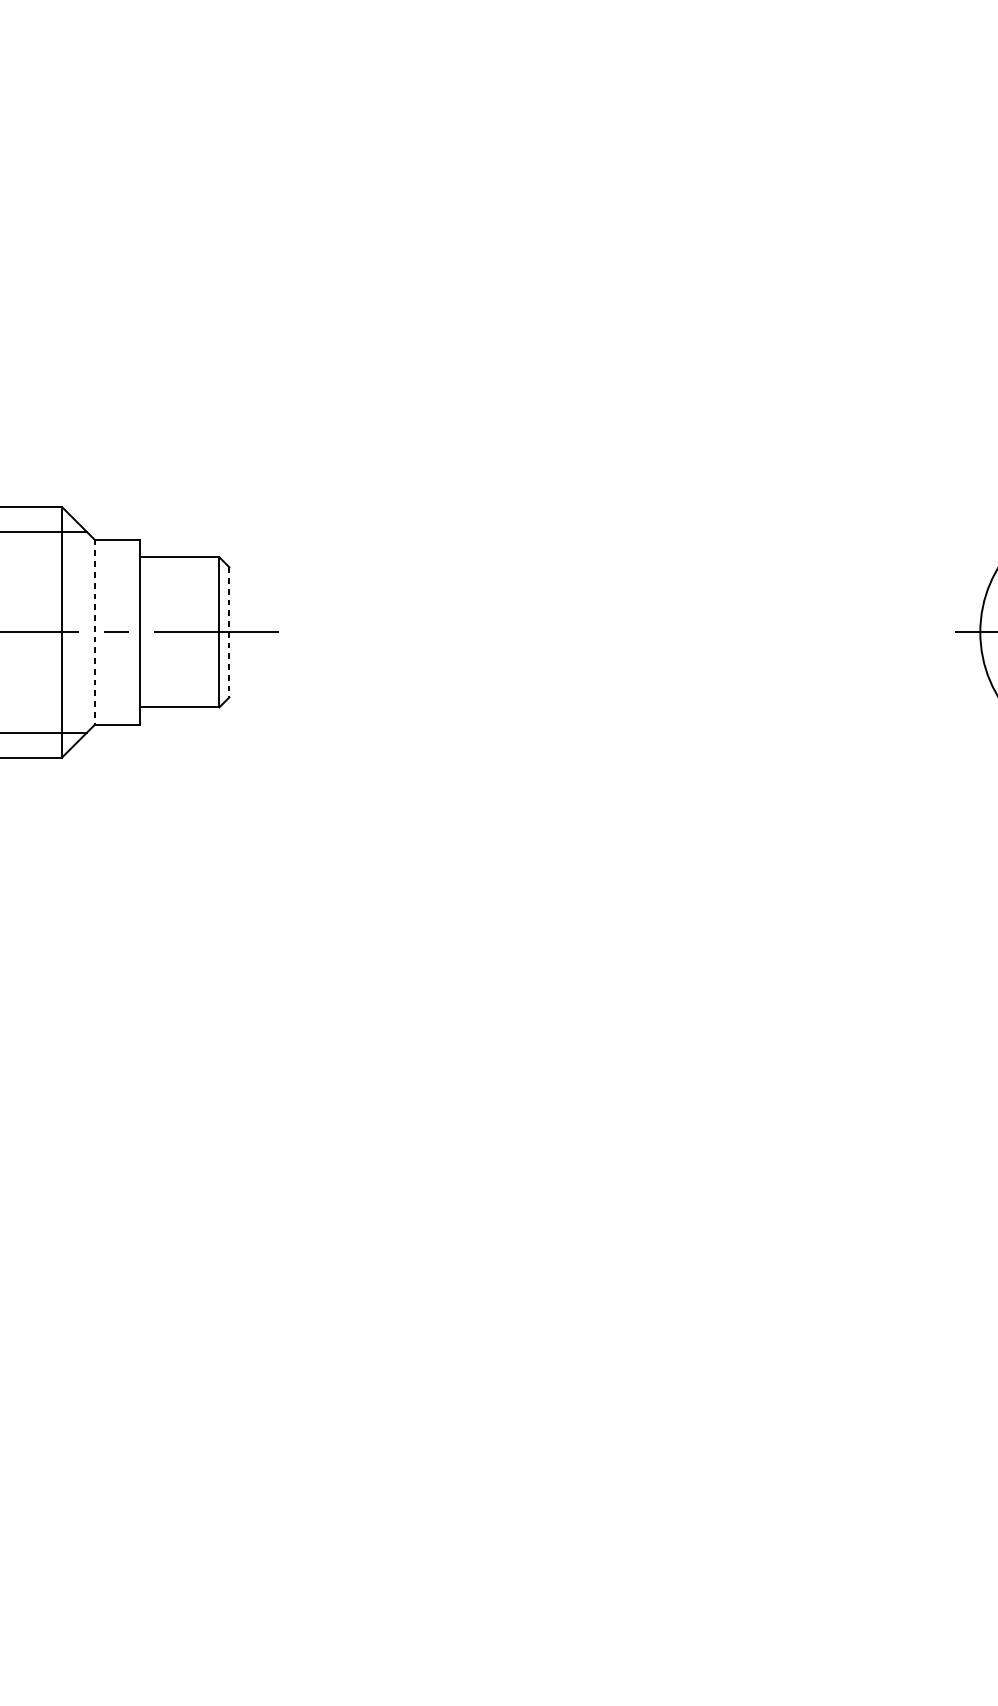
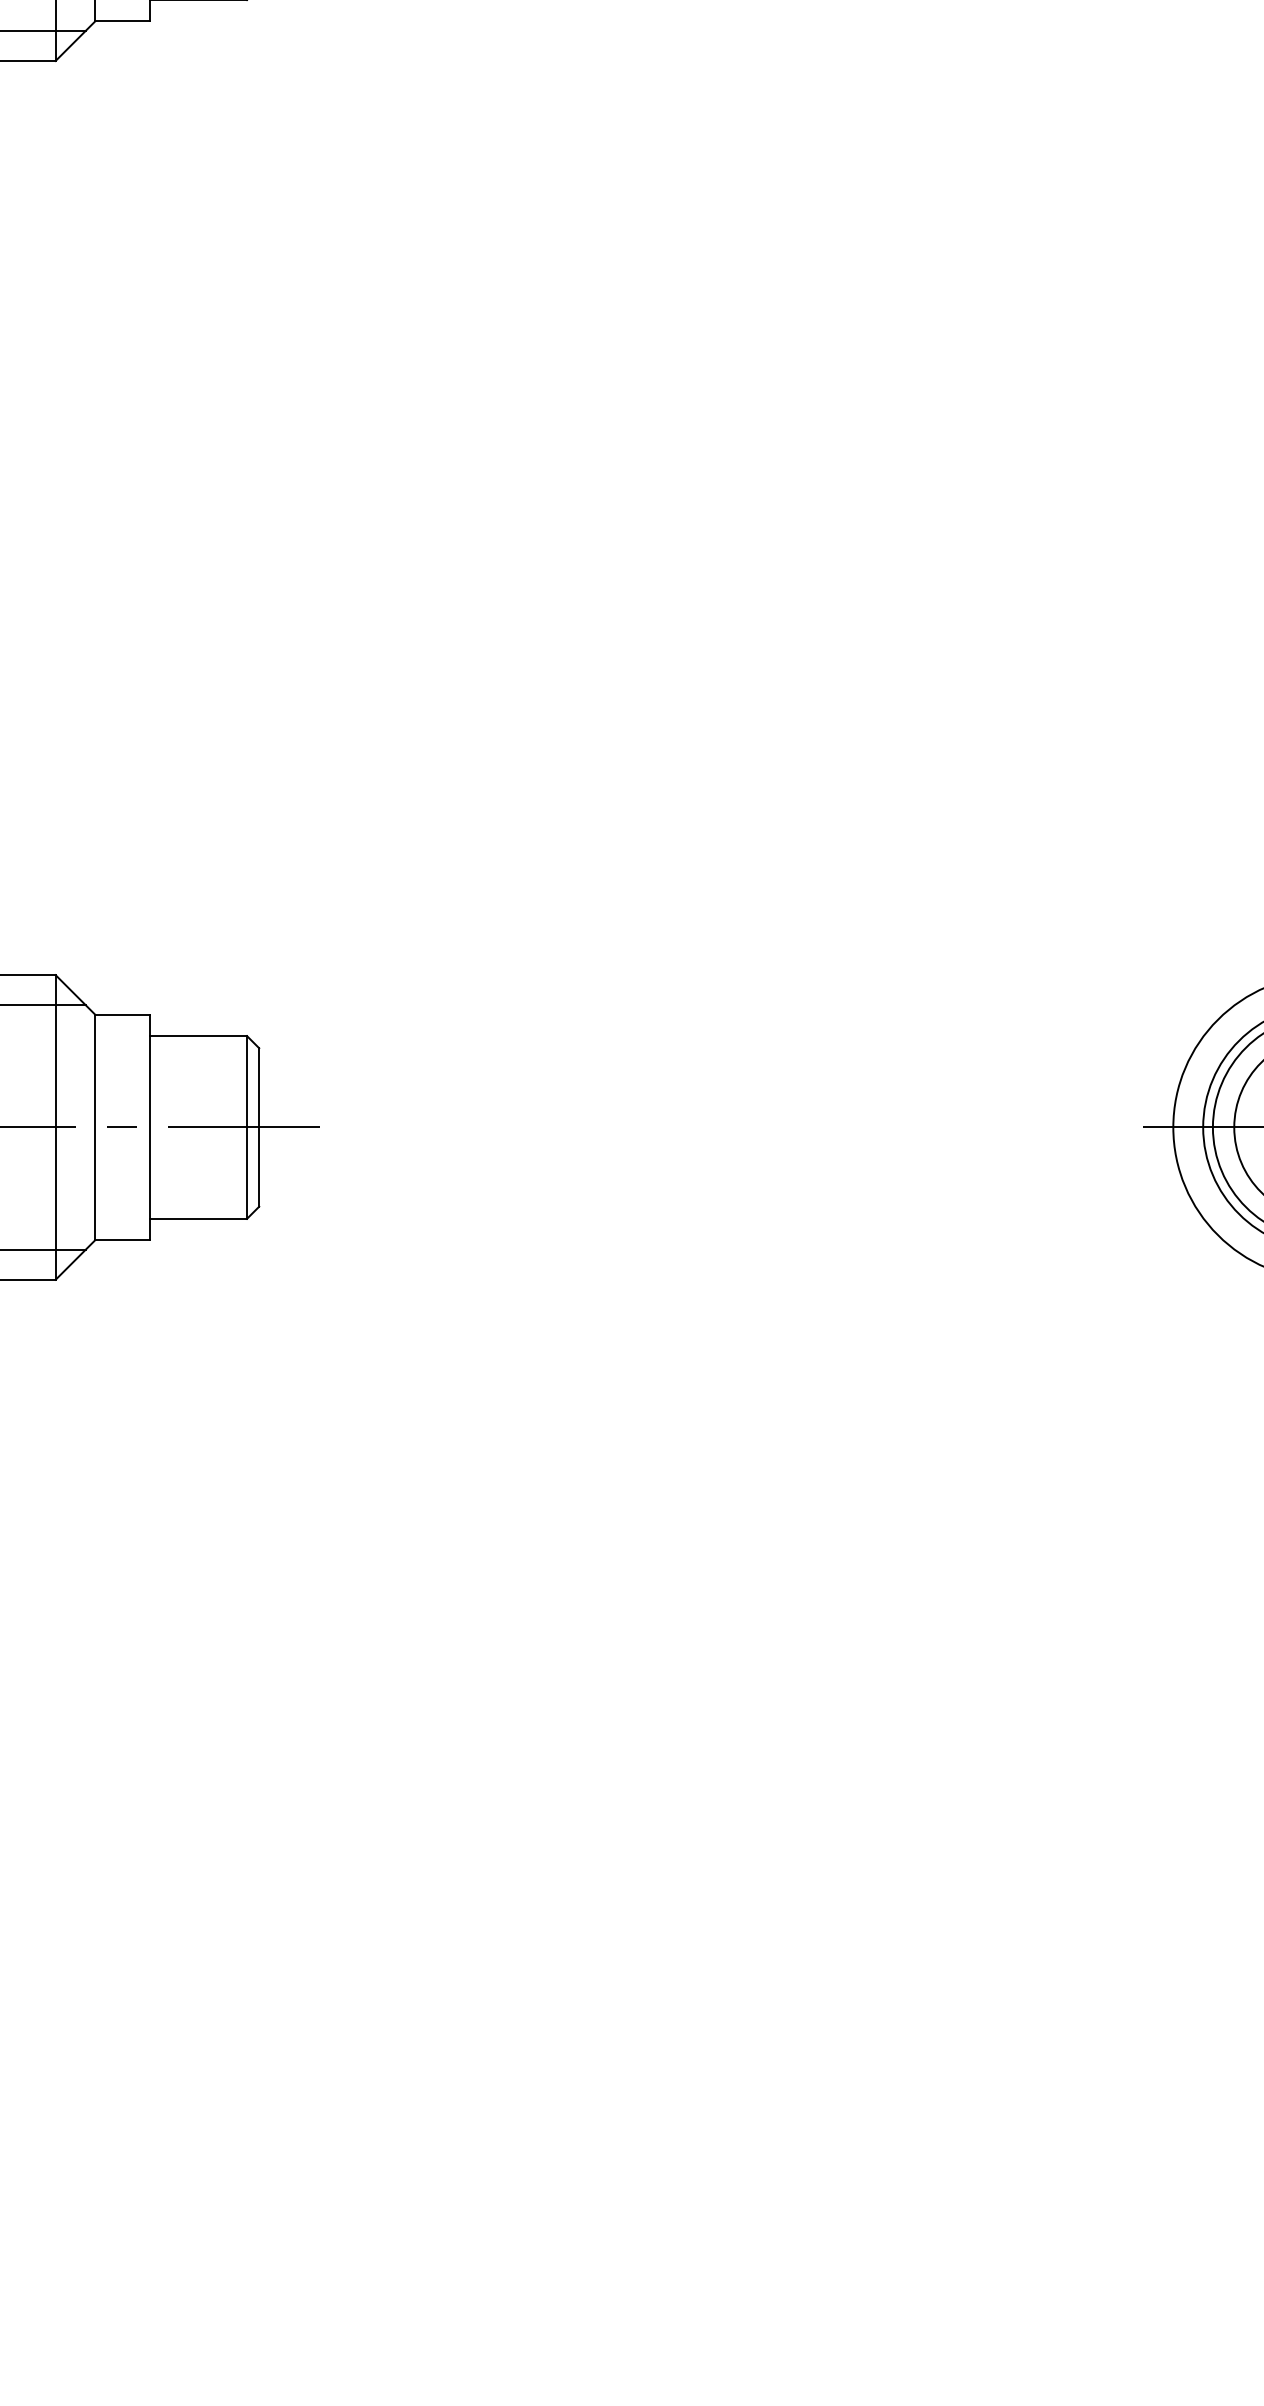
line: (94, 632) -> (95, 1127), dashed -> solid
line: (229, 632) -> (259, 1127), dashed -> solid

